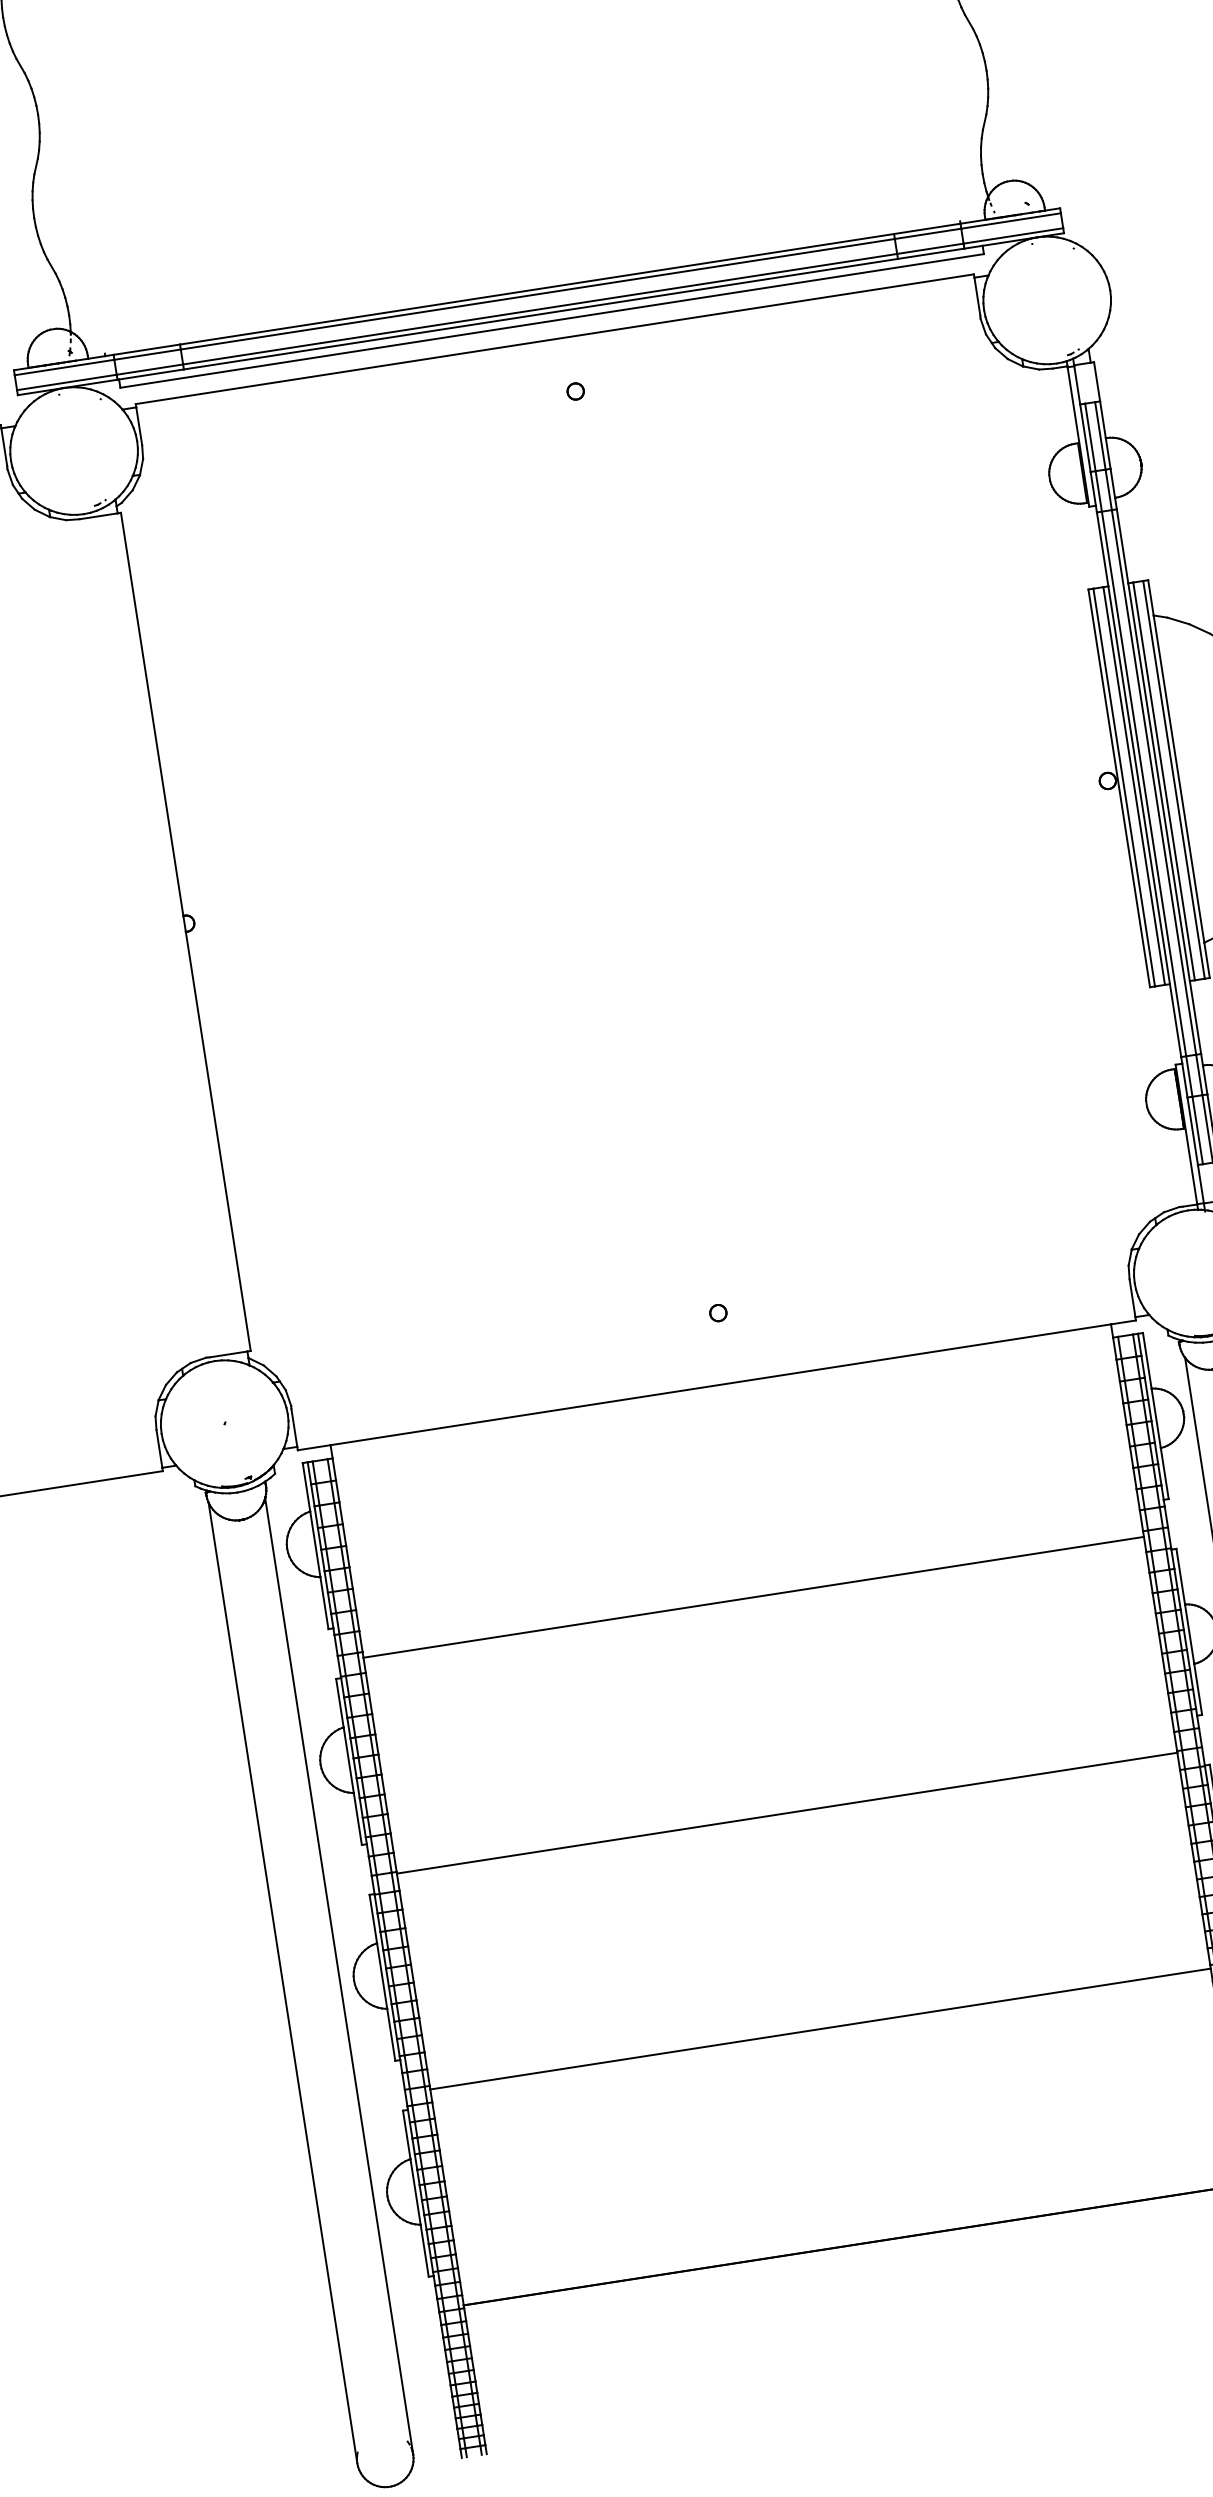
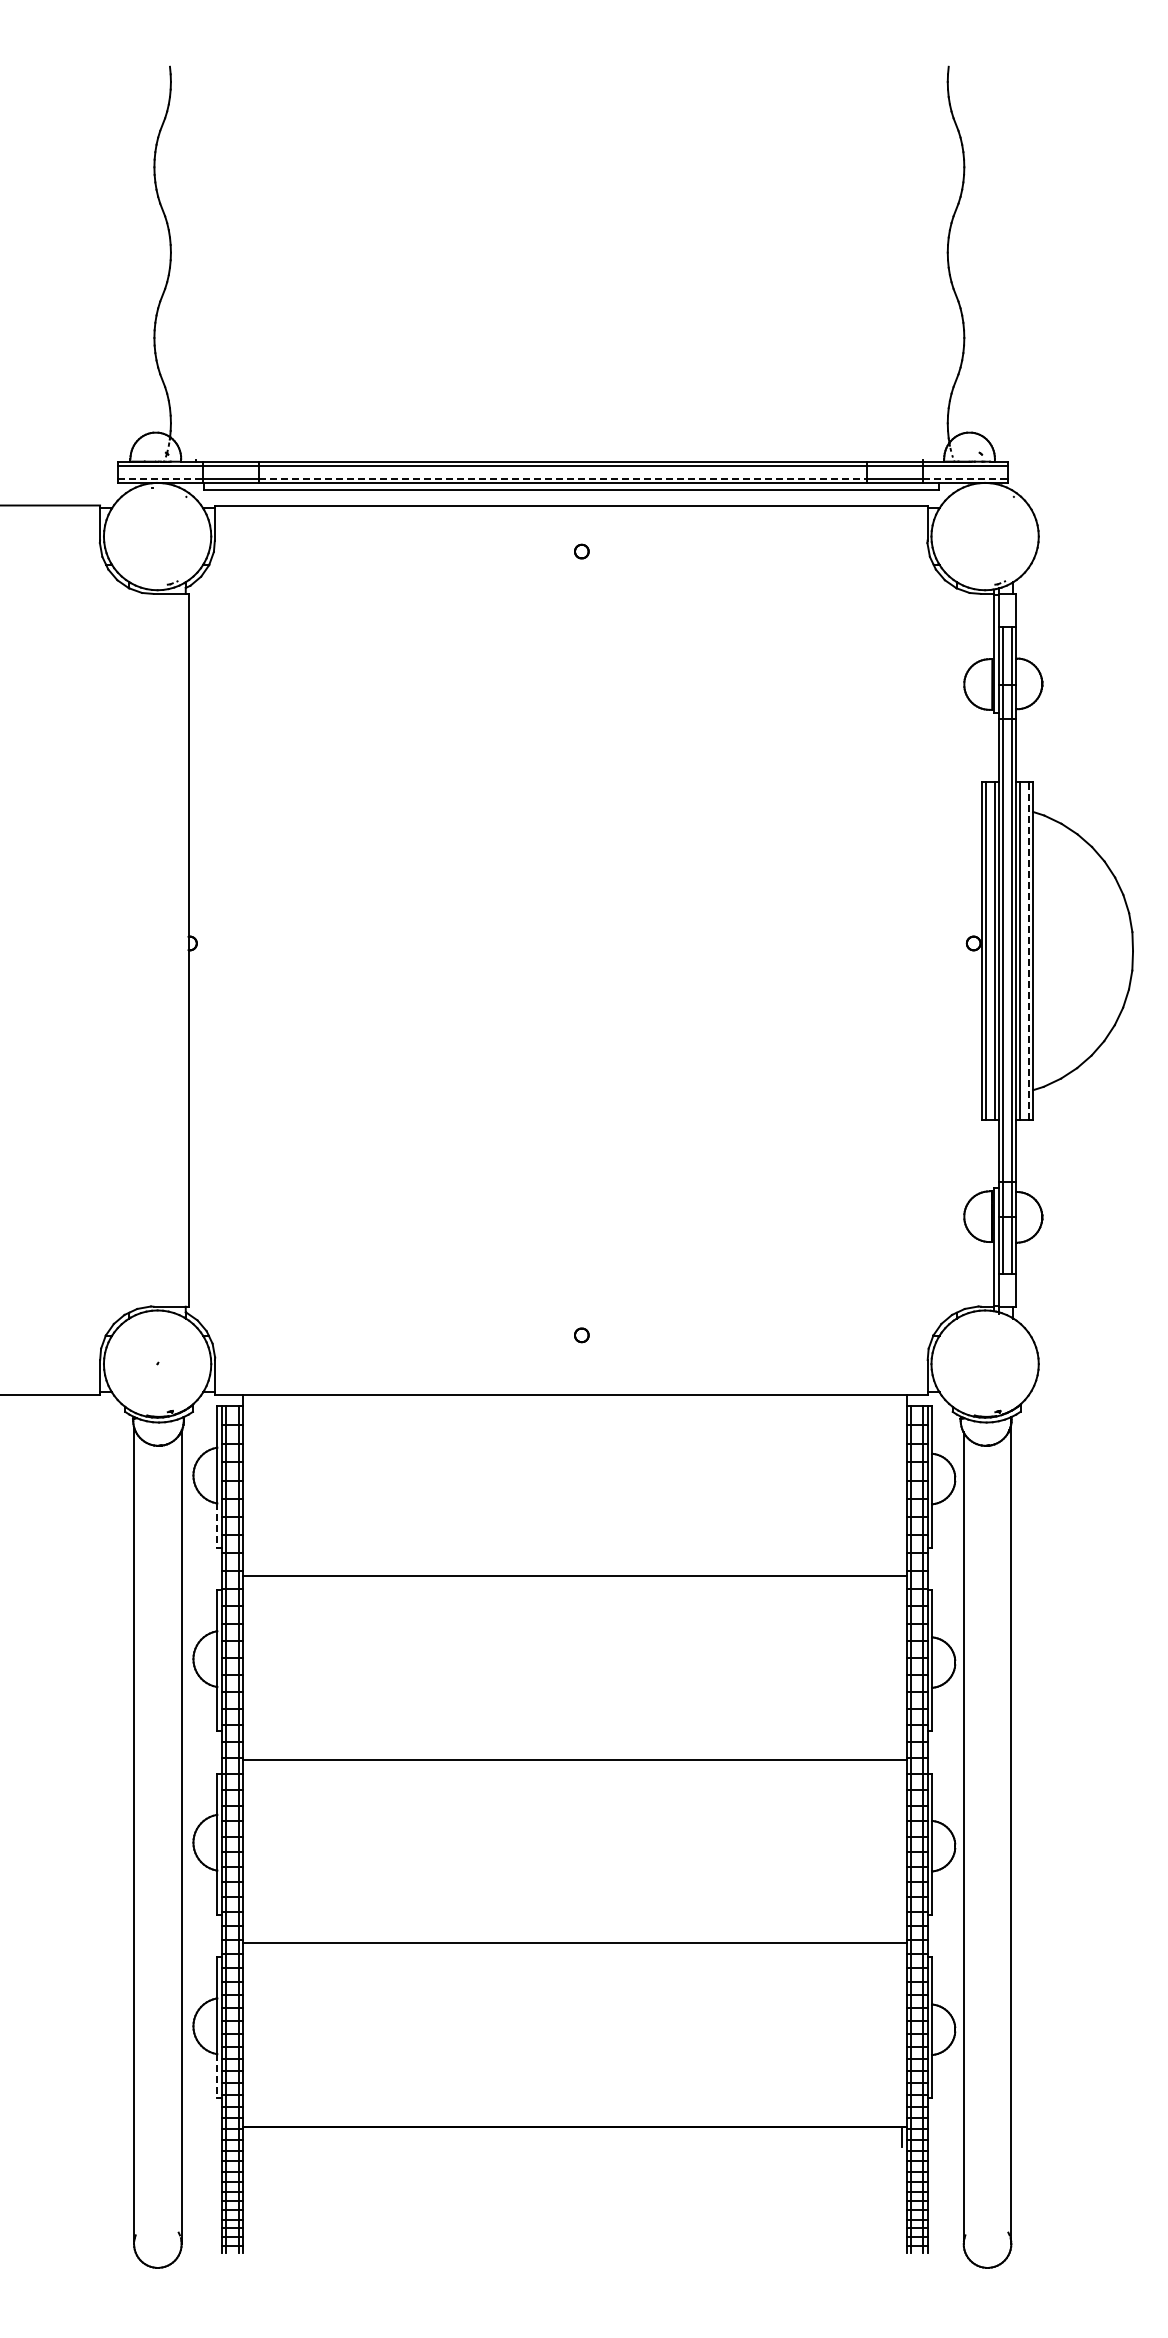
line: (1013, 235) -> (965, 478), solid -> dashed
line: (539, 309) -> (562, 478), solid -> dashed
line: (66, 382) -> (160, 478), solid -> dashed
line: (1173, 779) -> (1028, 950), solid -> dashed
line: (324, 1604) -> (217, 1526), solid -> dashed
line: (424, 2250) -> (217, 2076), solid -> dashed

